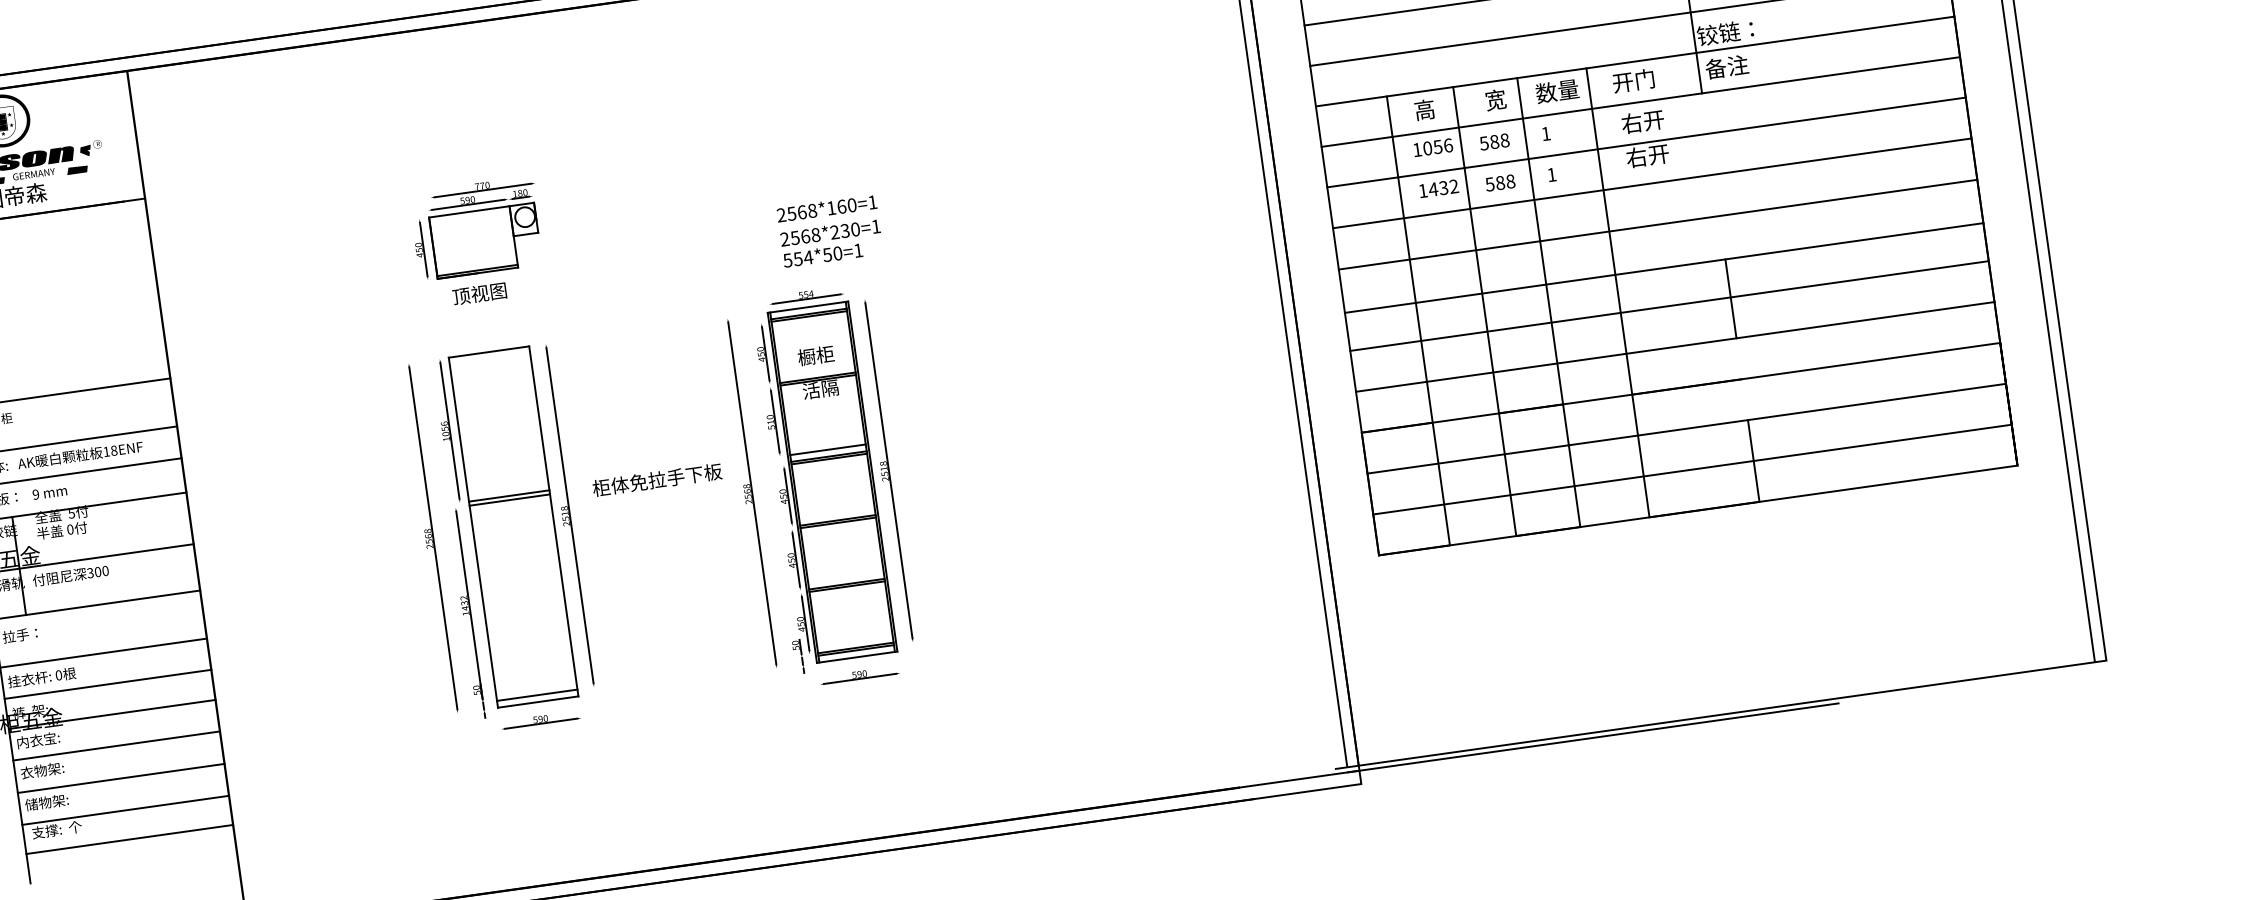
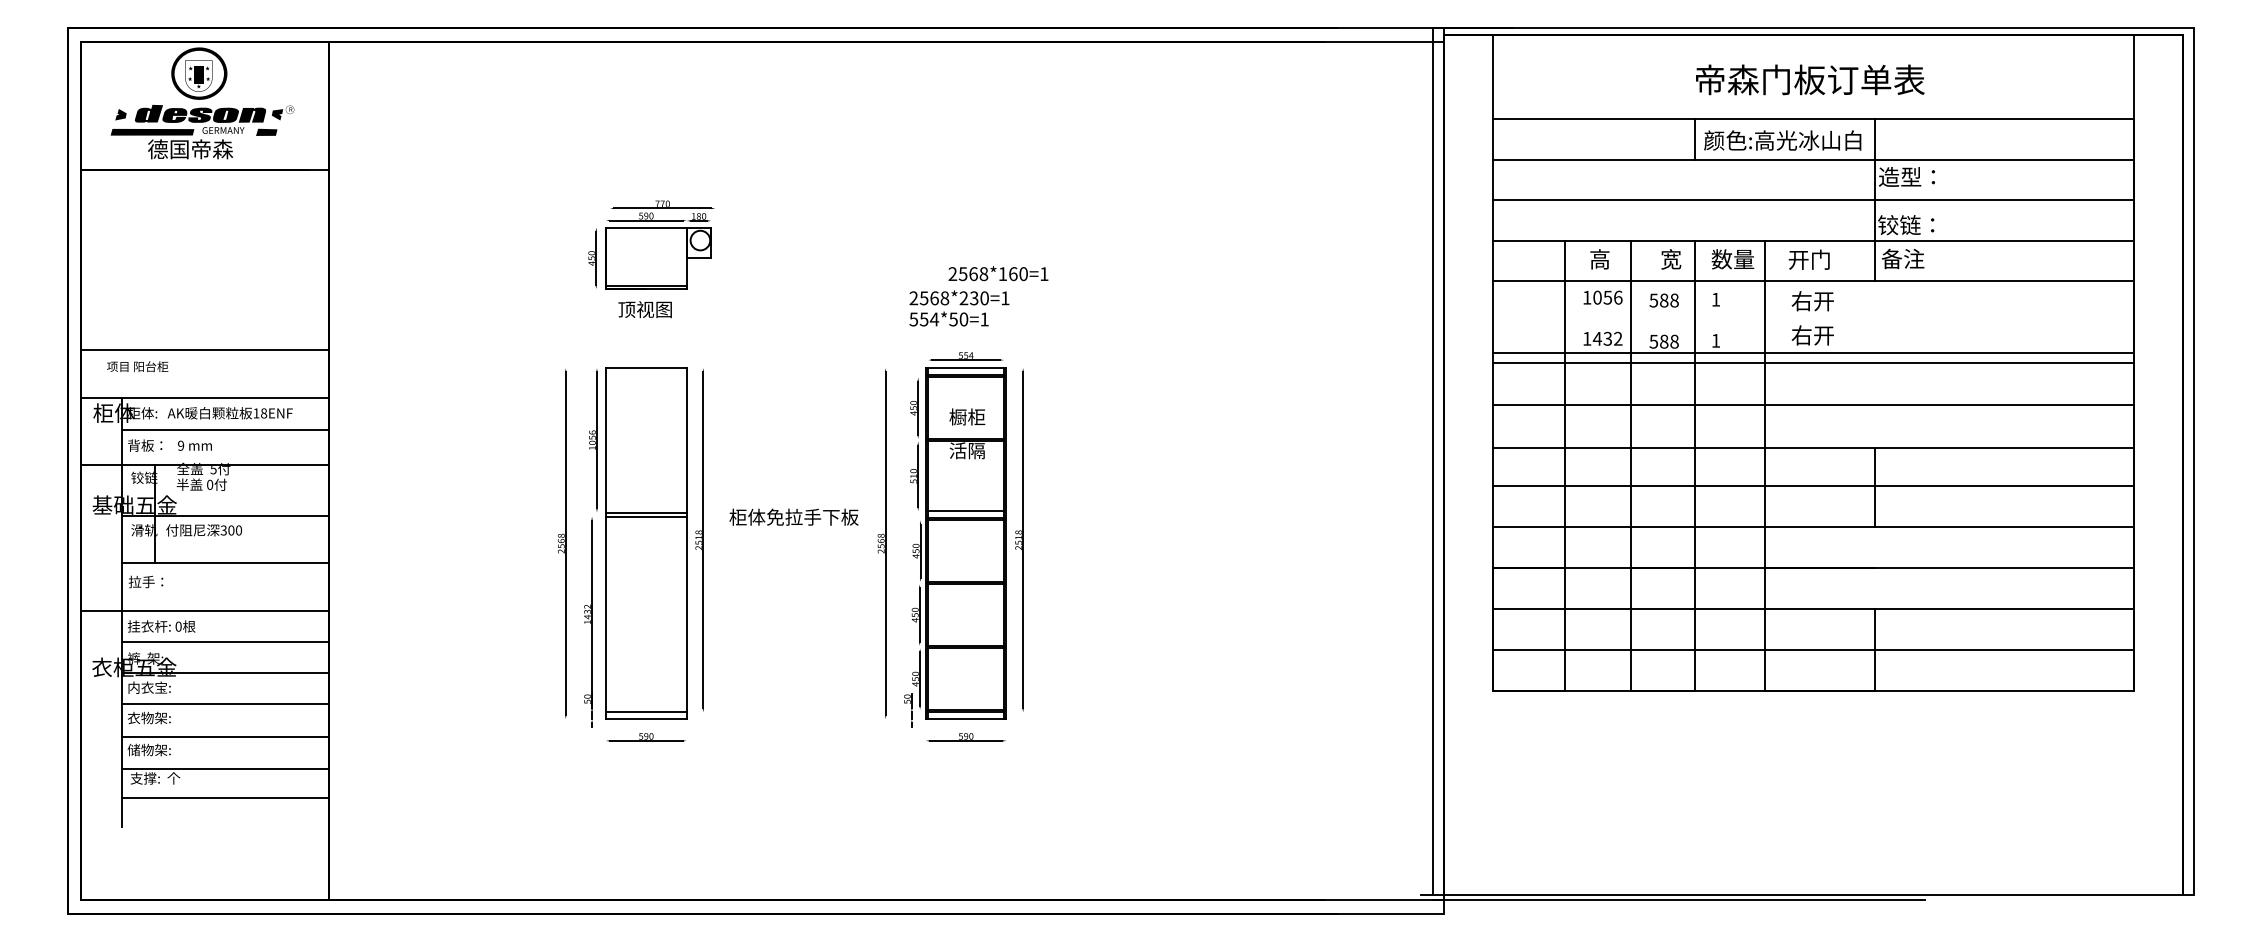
line: (1646, 142) -> (1813, 353), moved
text: (831, 243) -> (959, 308), moved

